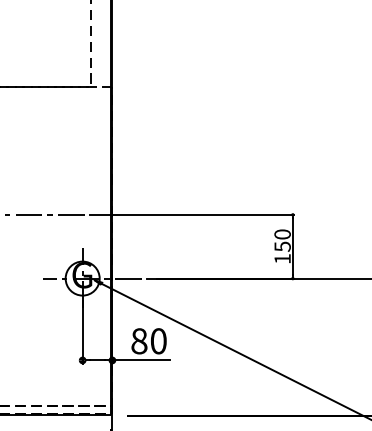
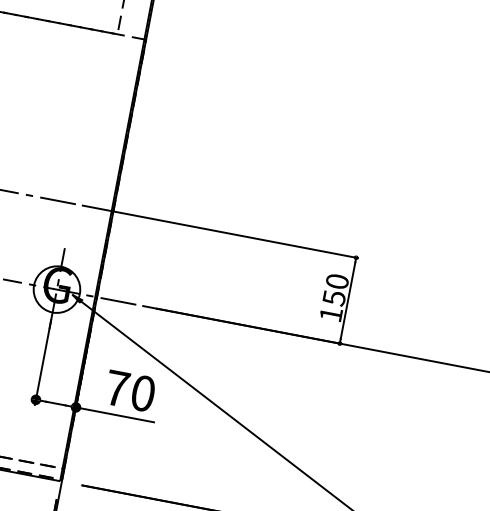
text: (139, 341) -> (117, 388), 80 -> 70

